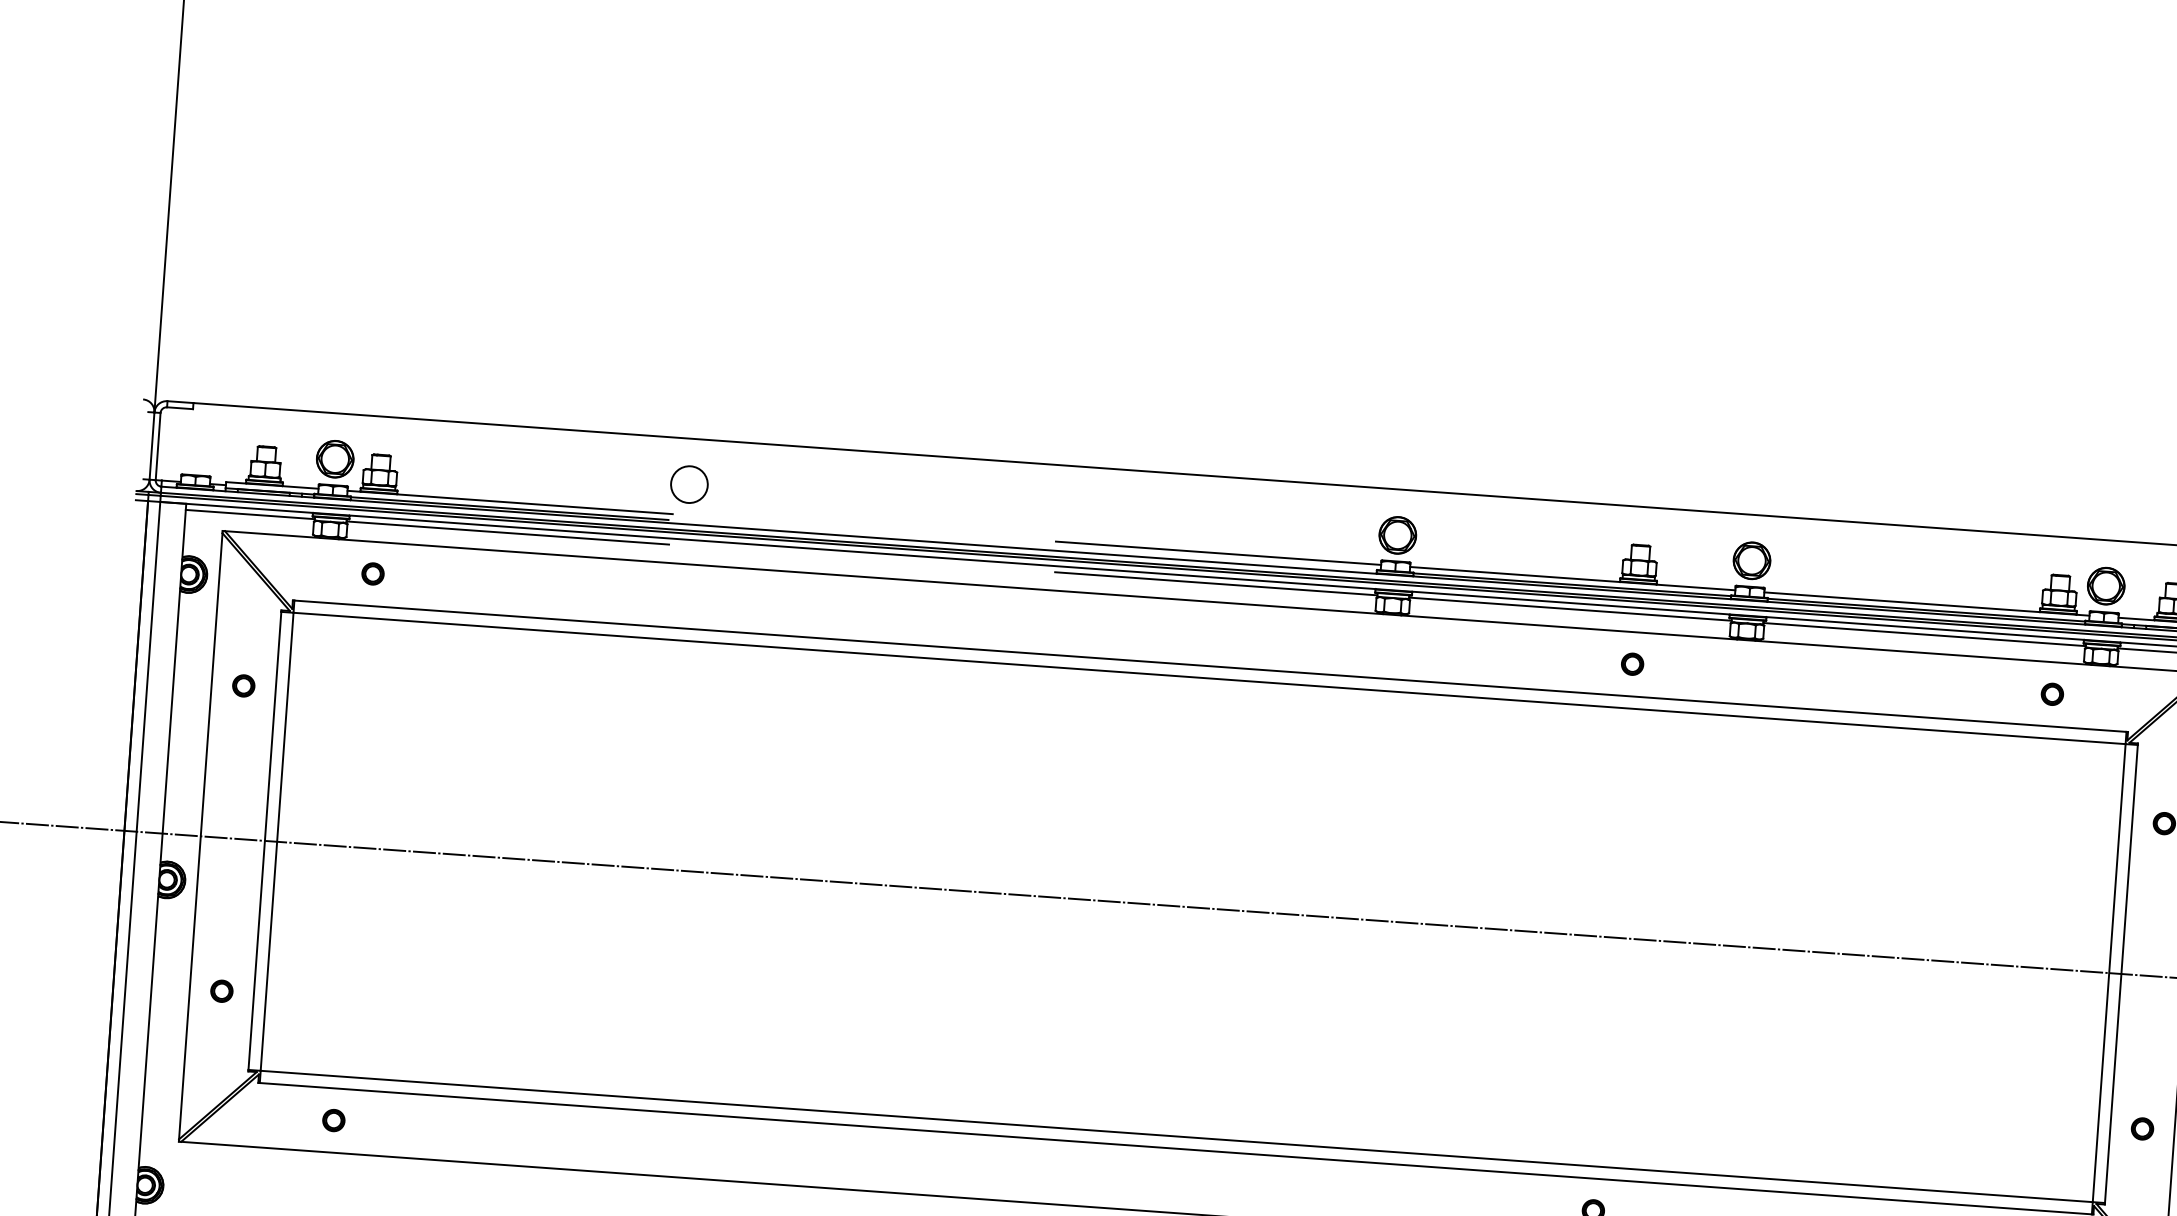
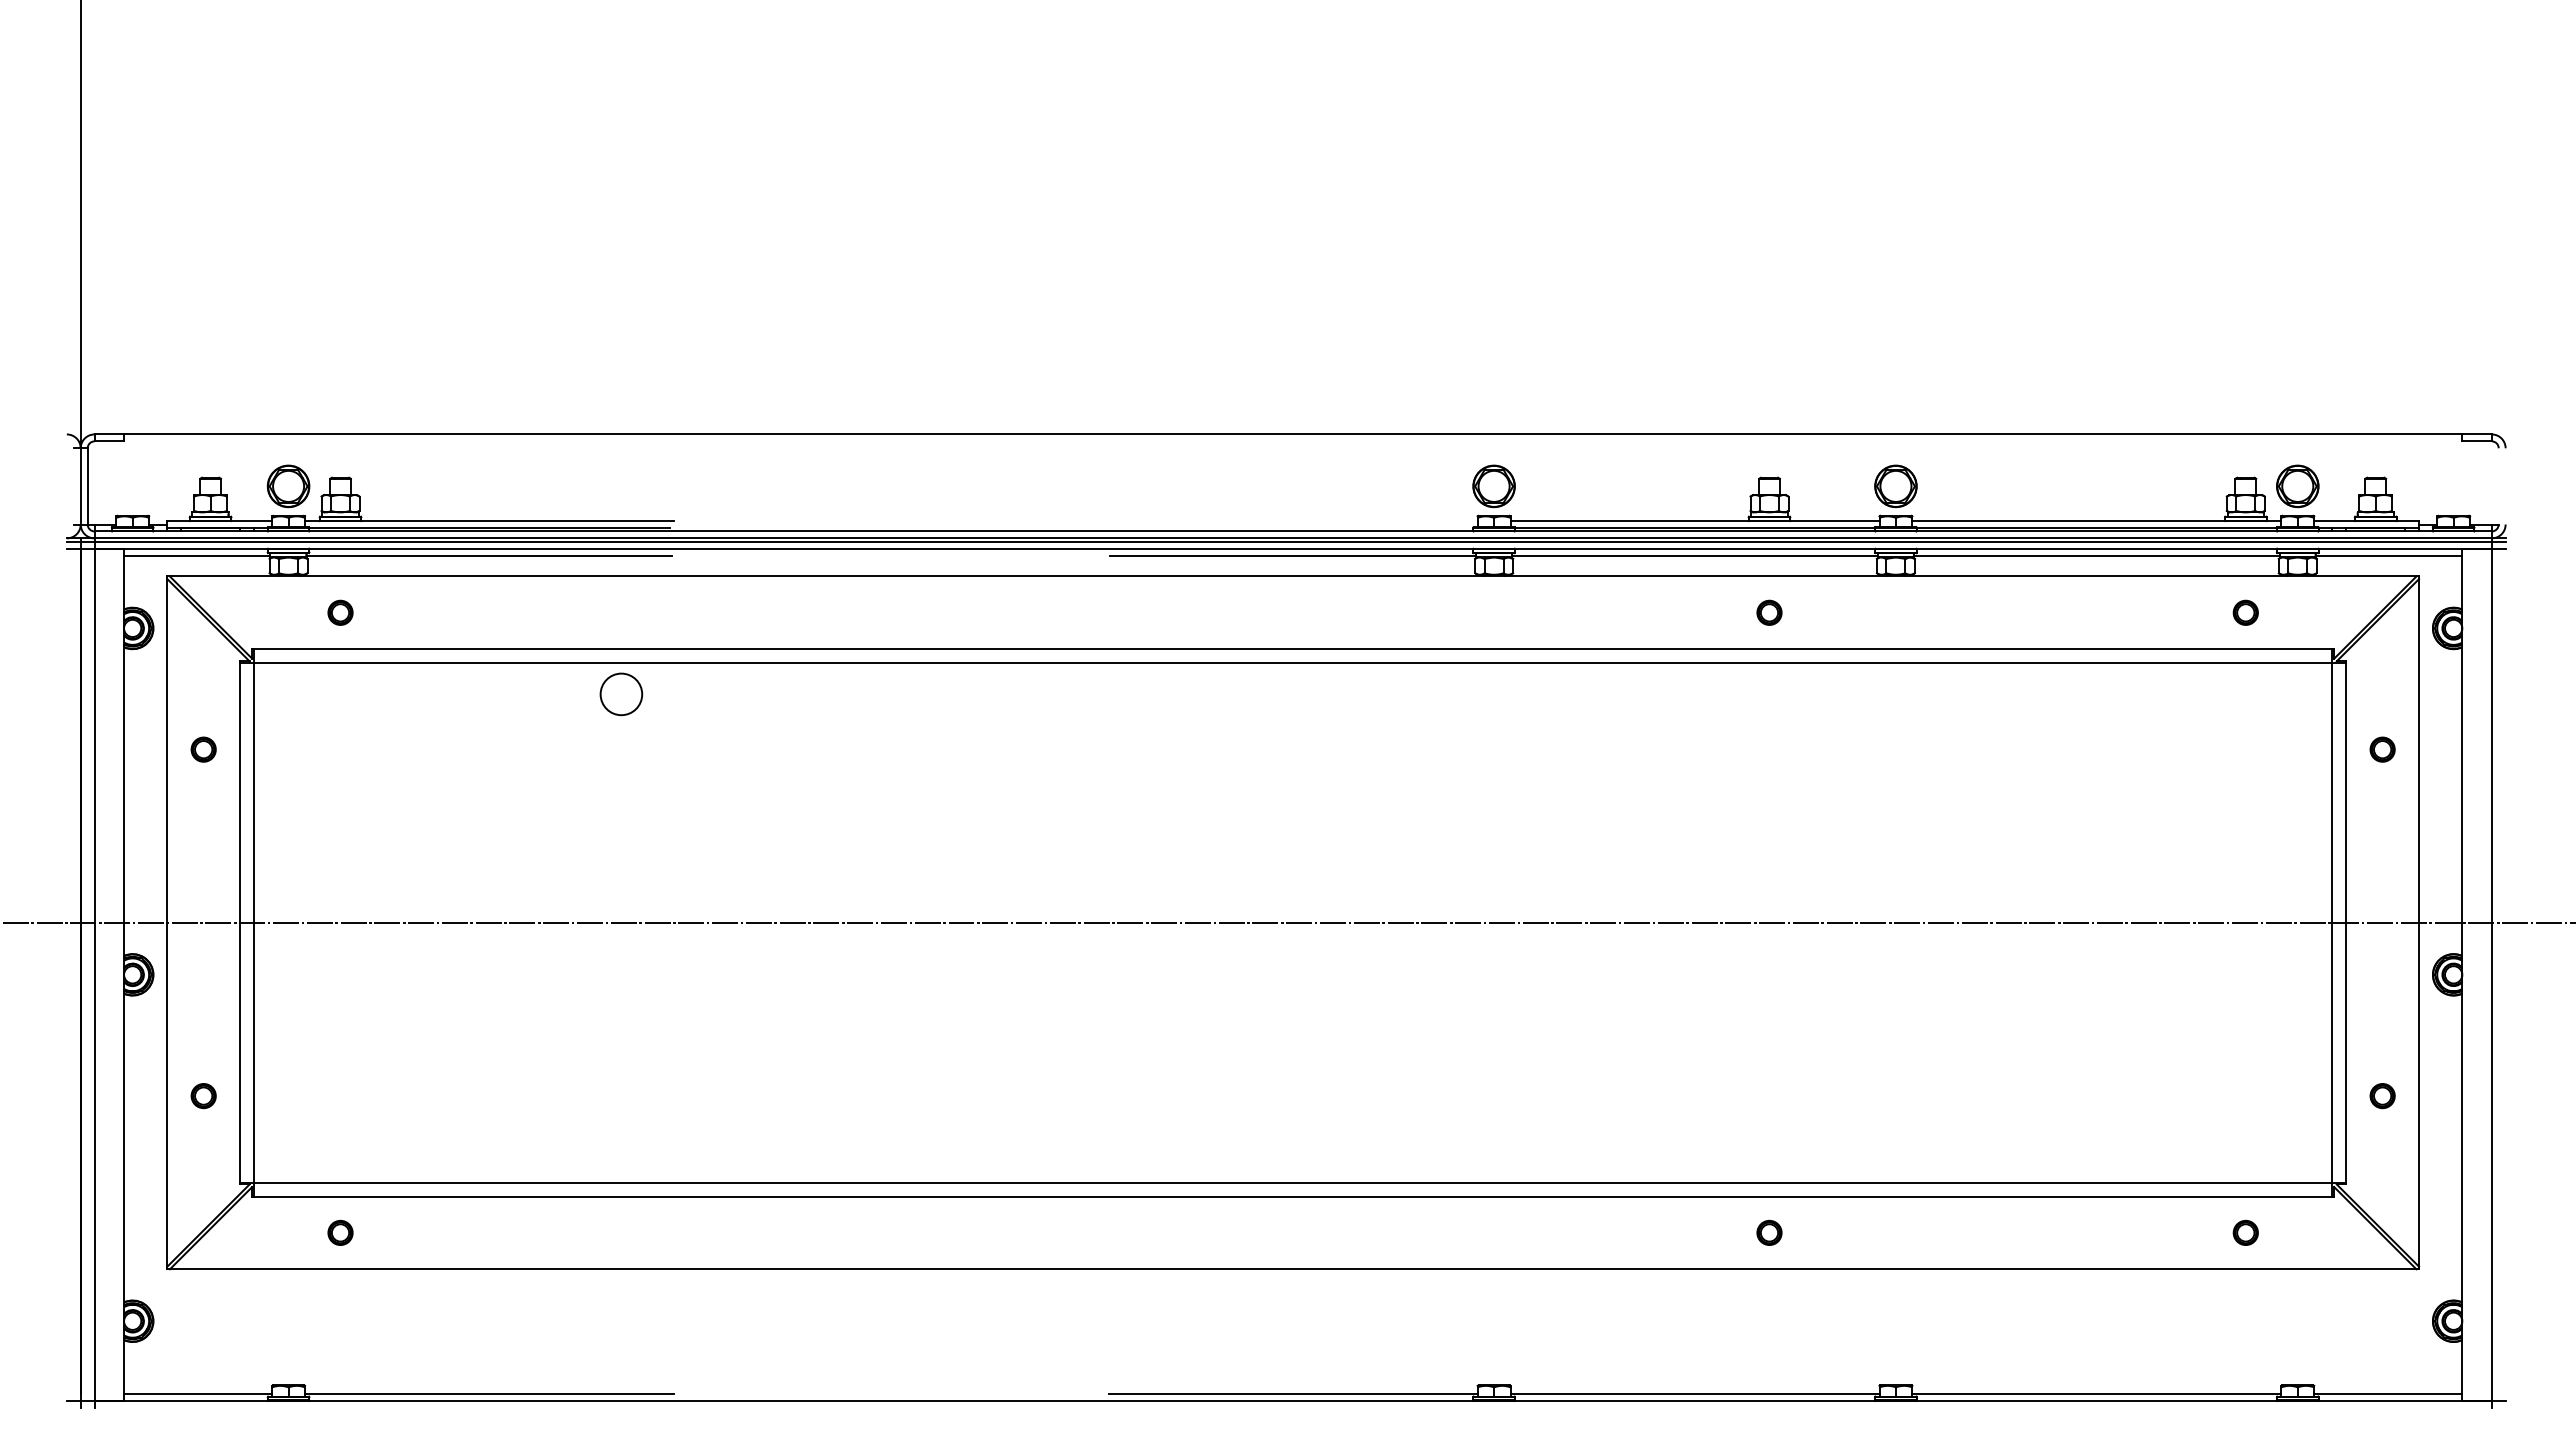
circle: (689, 484) -> (621, 694), moved
line: (1217, 553) -> (1292, 521), removed

